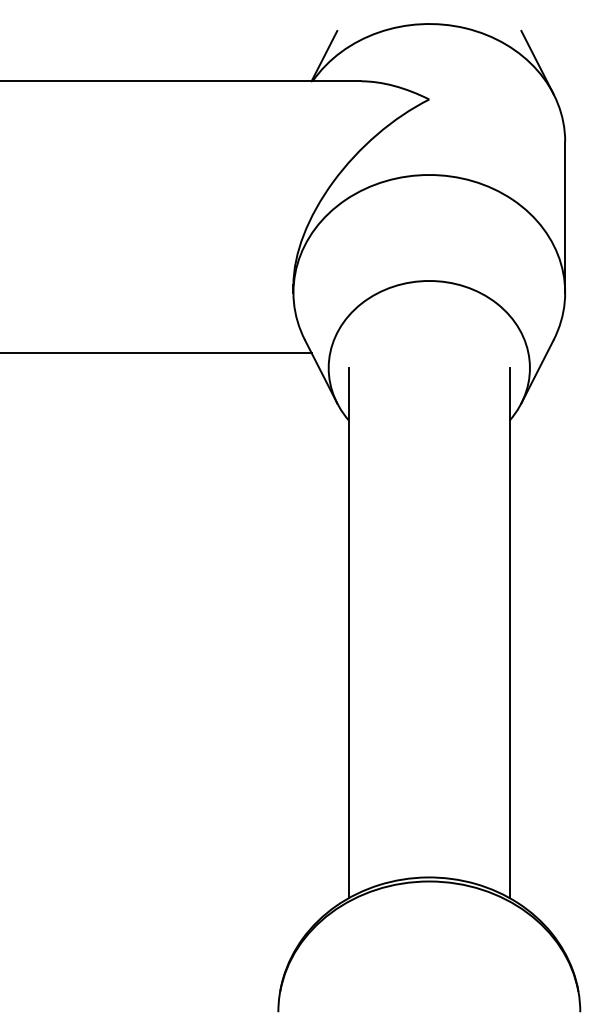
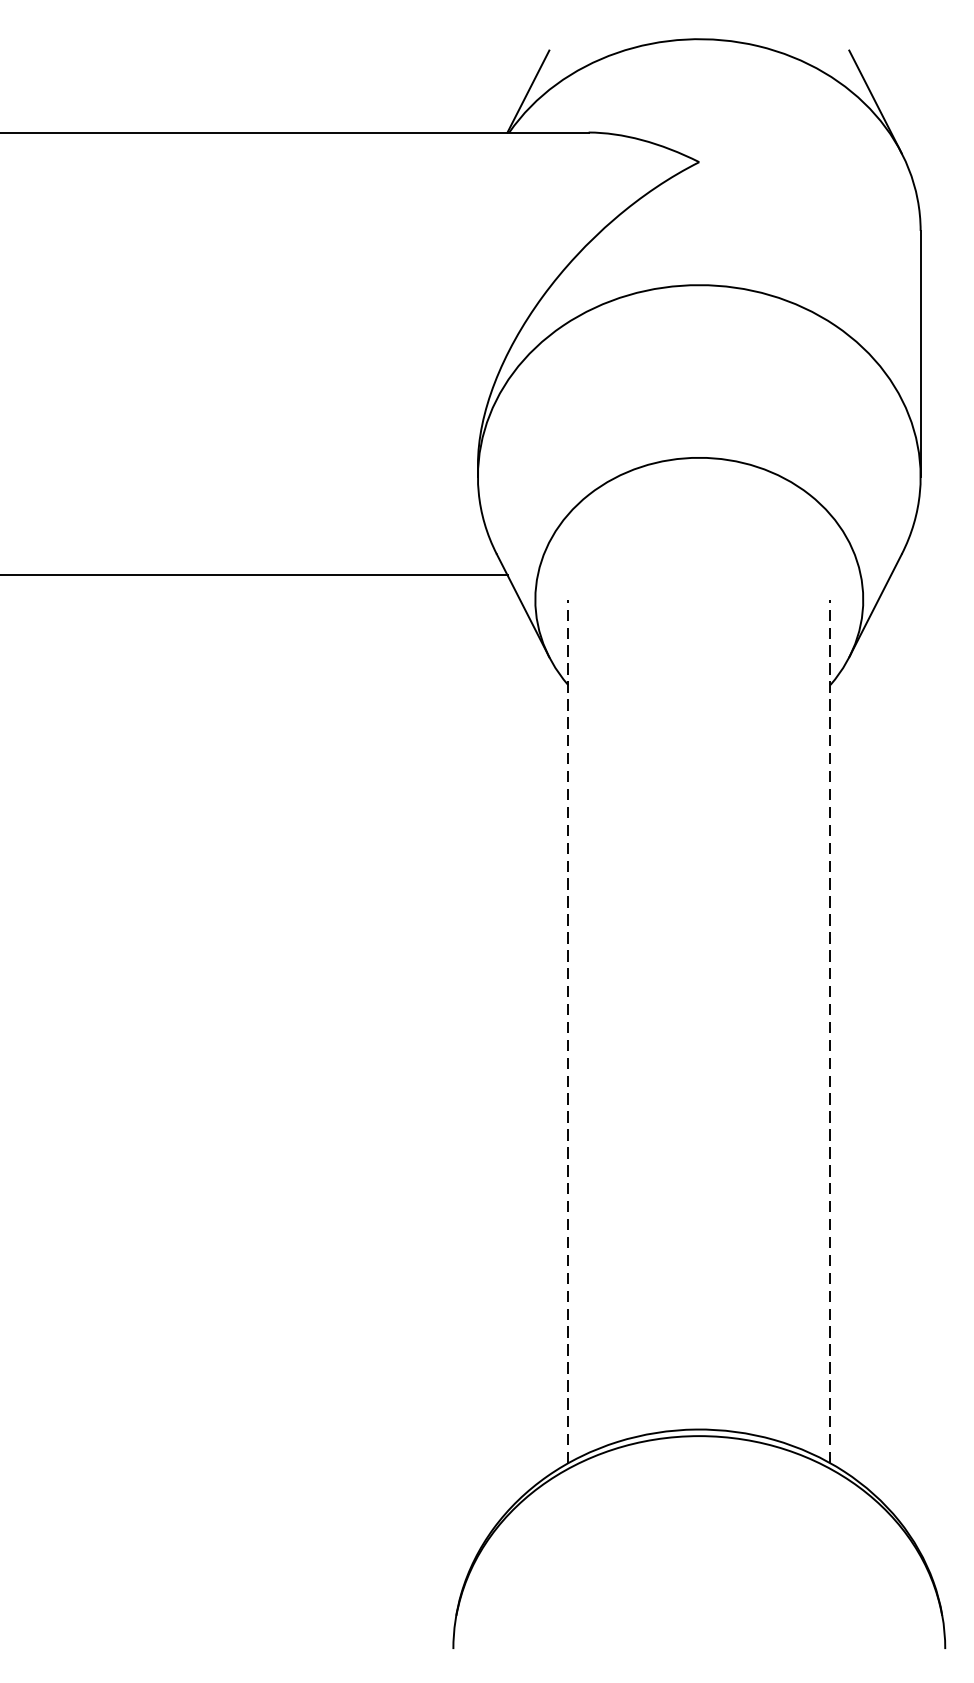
line: (348, 632) -> (567, 1030), solid -> dashed
line: (509, 632) -> (829, 1030), solid -> dashed

